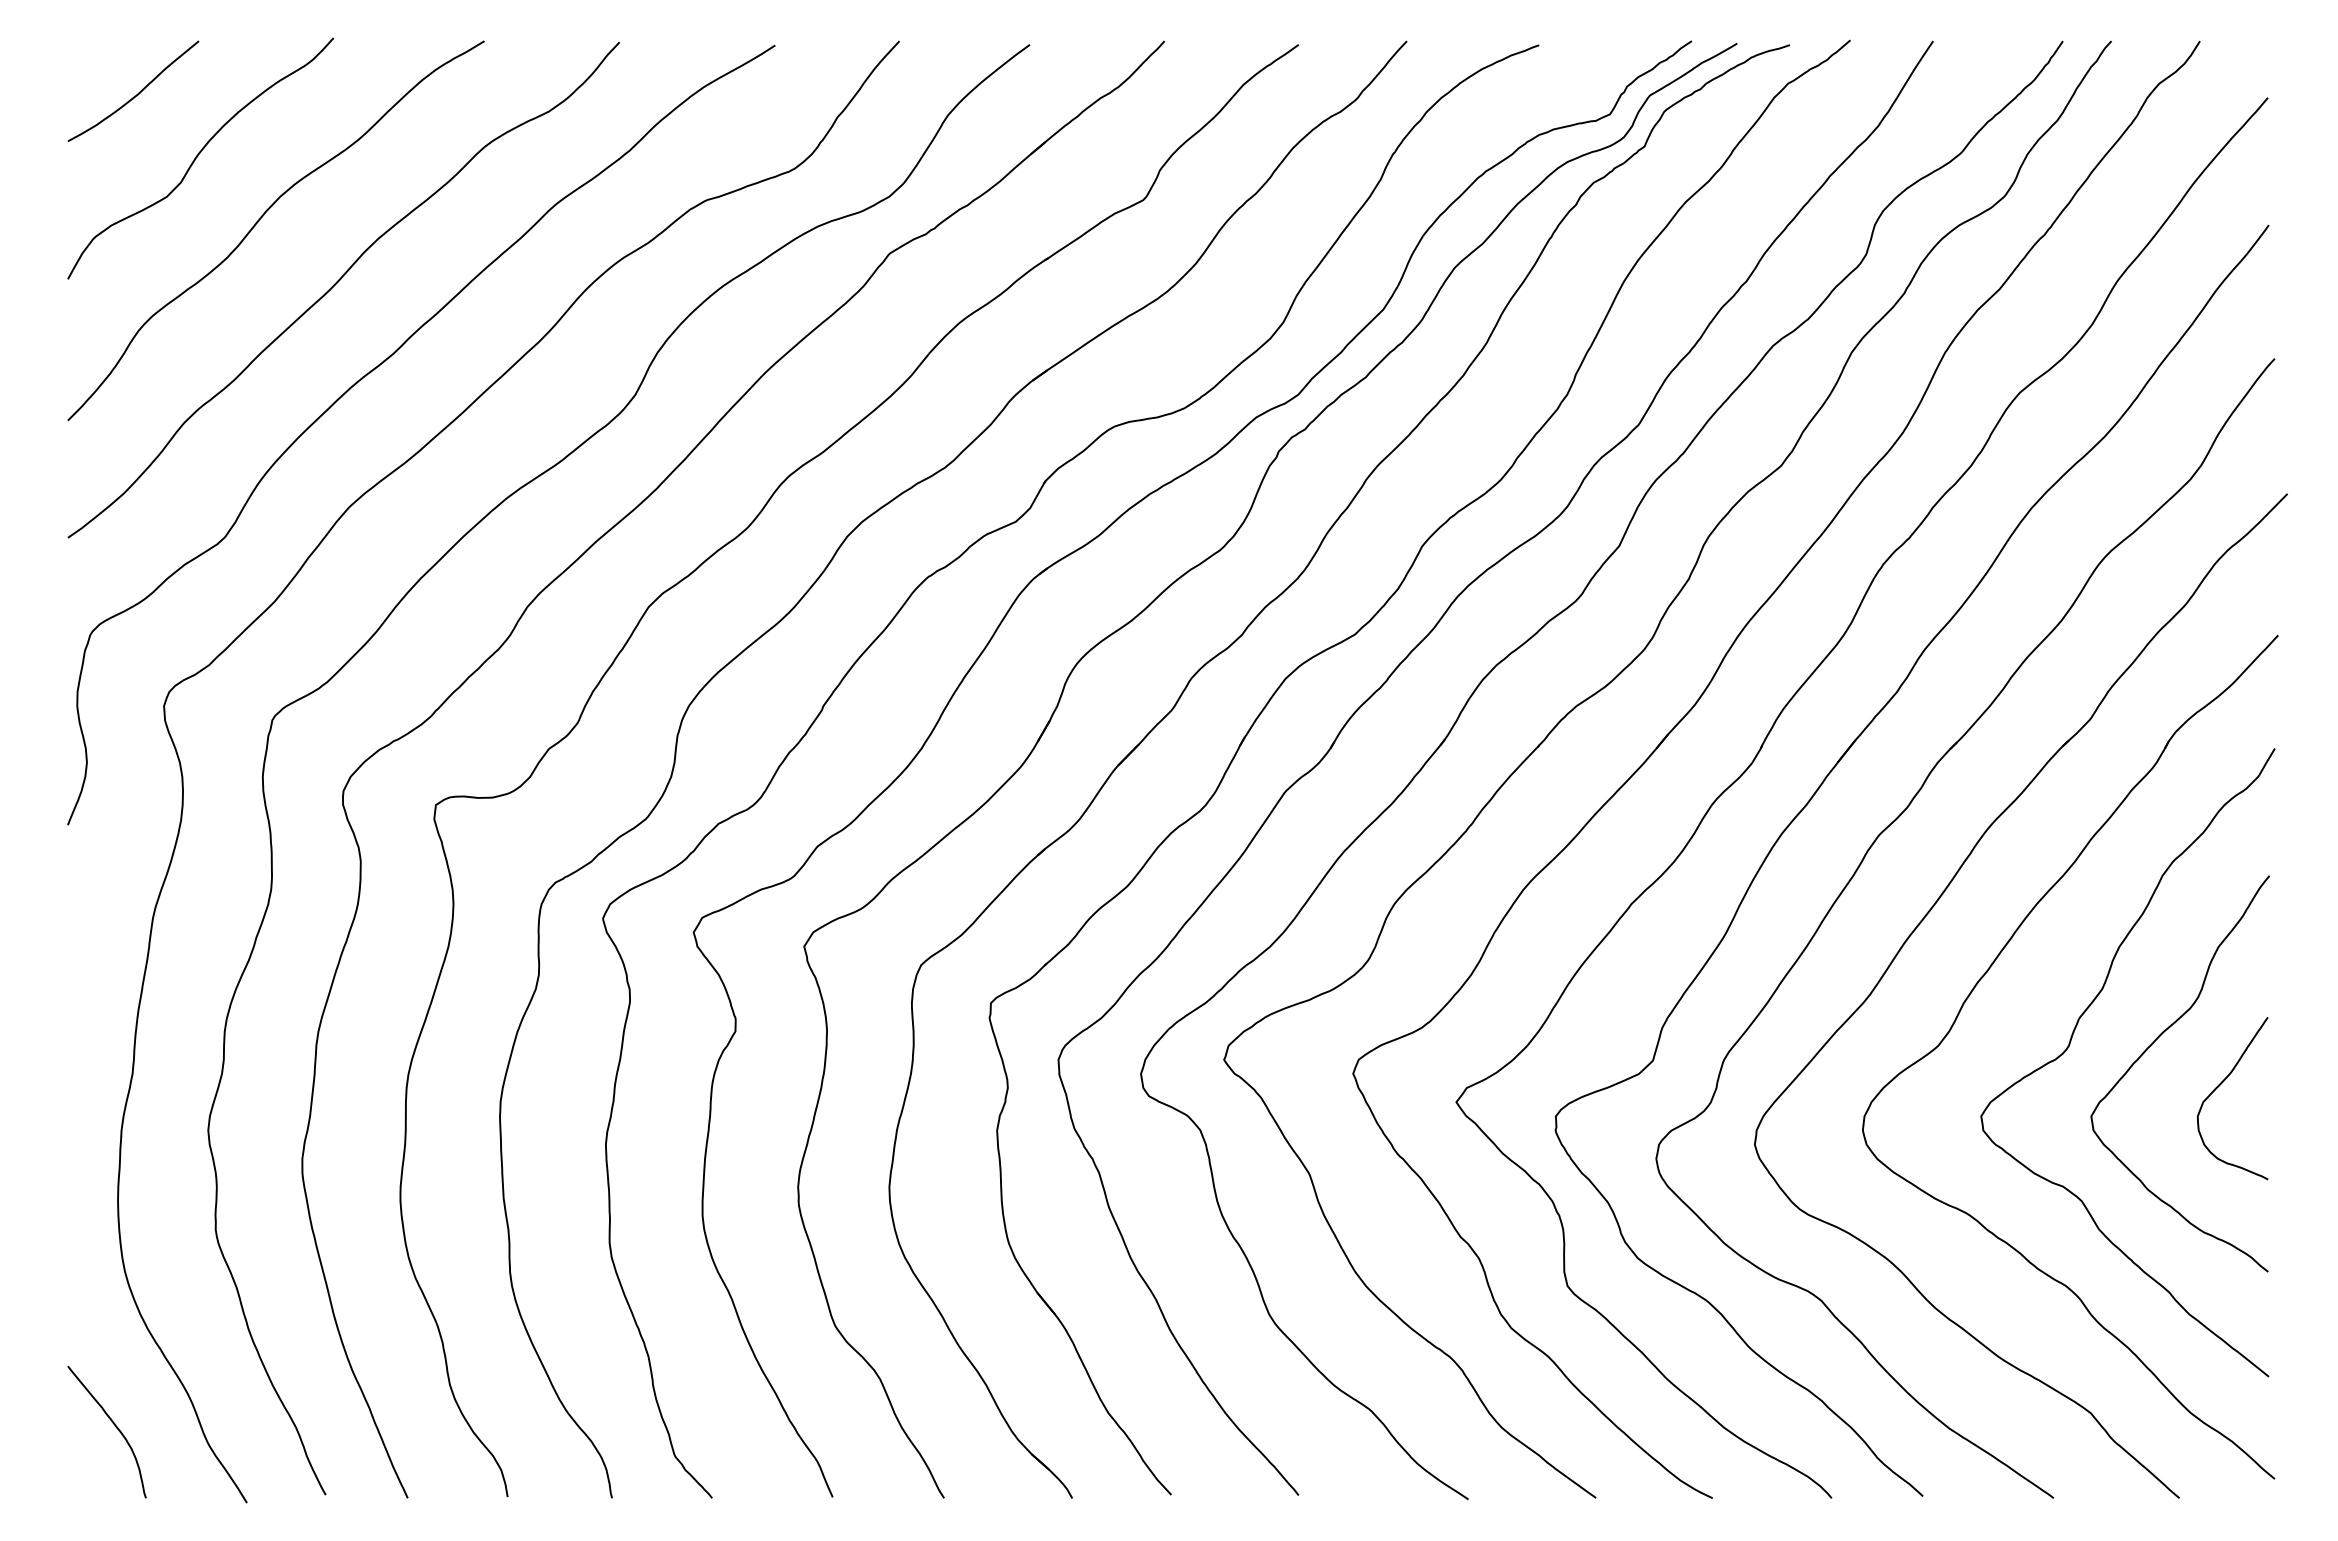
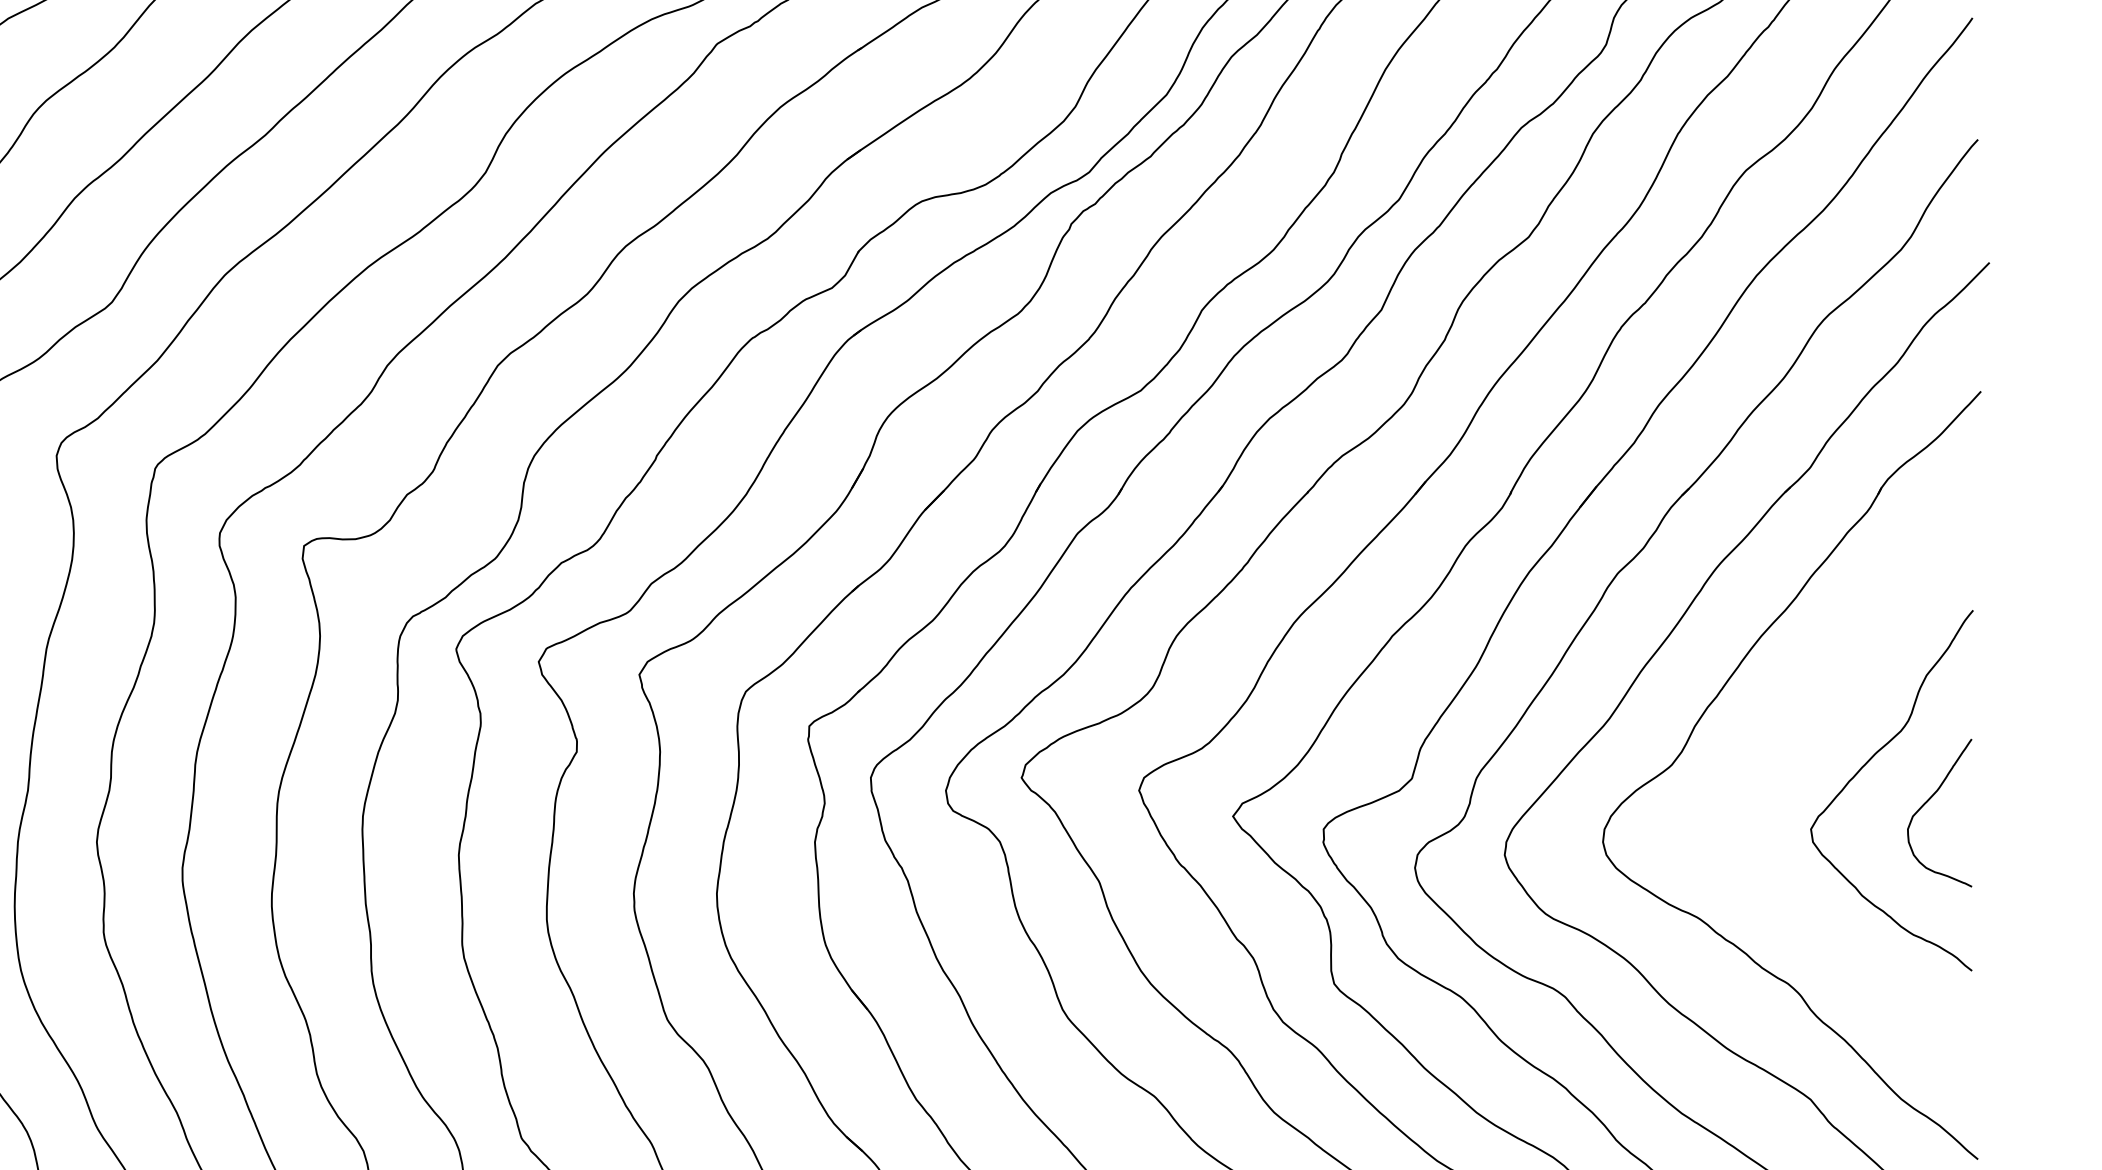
curve: (2070, 1044) -> (1792, 763), removed

